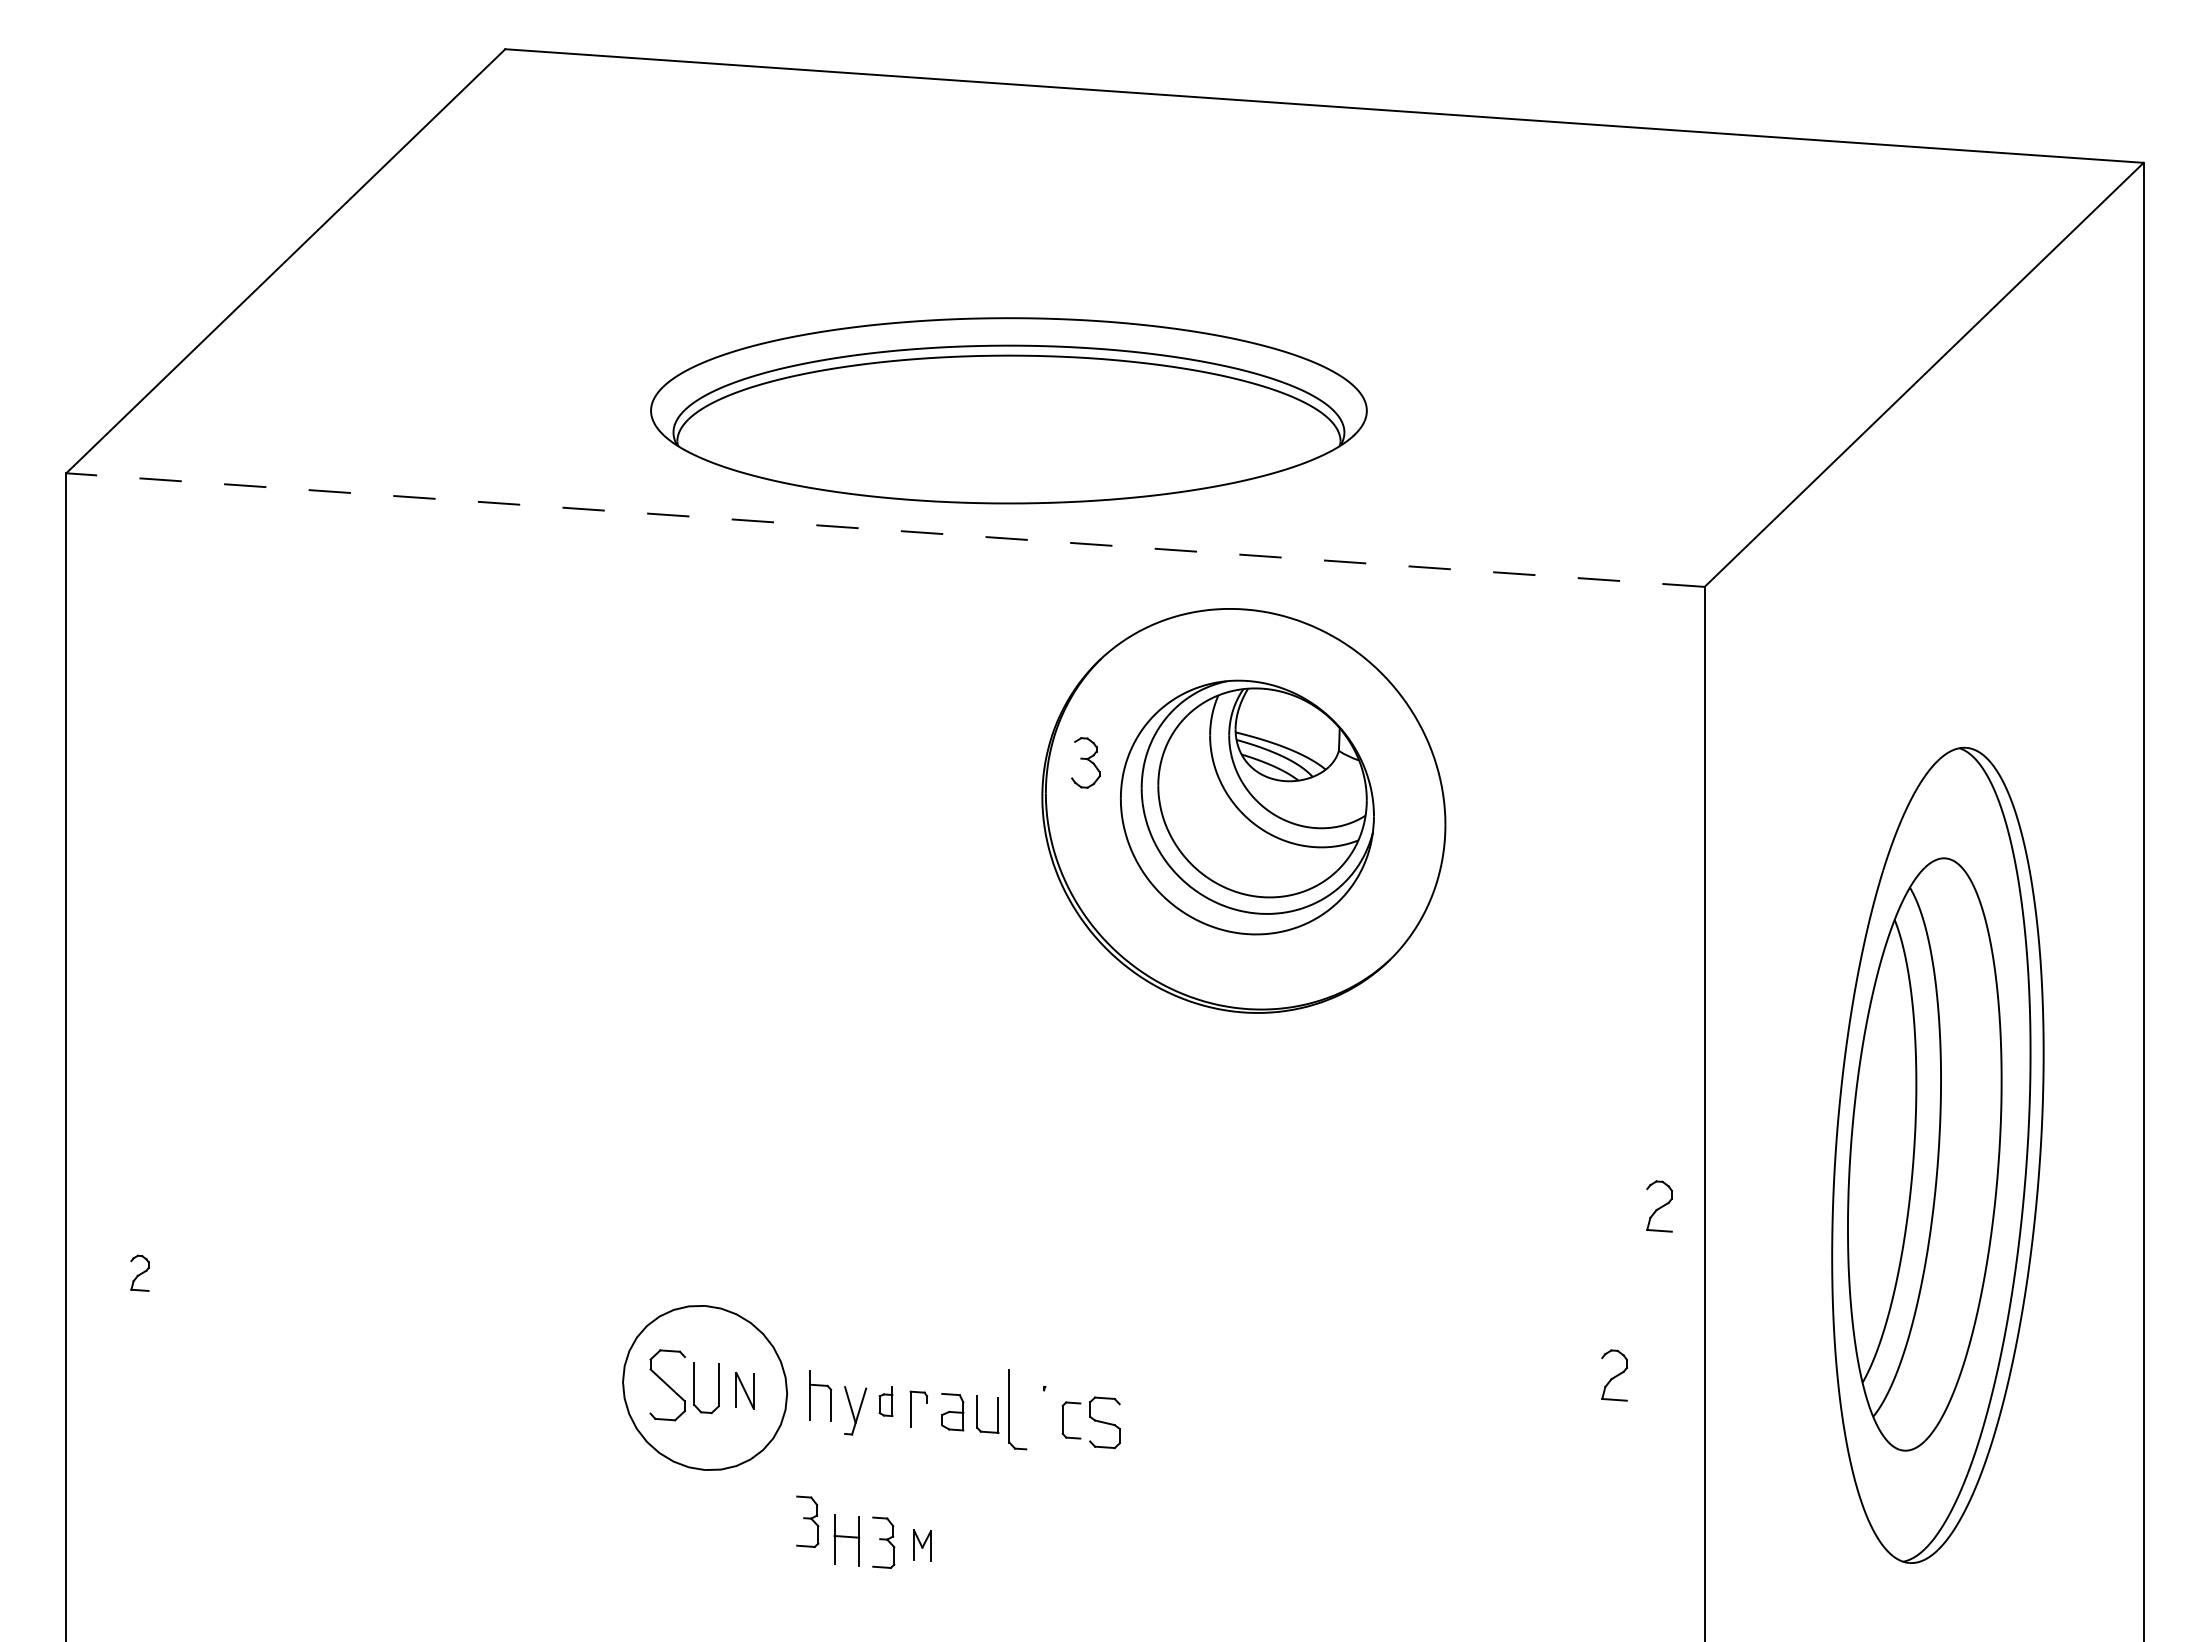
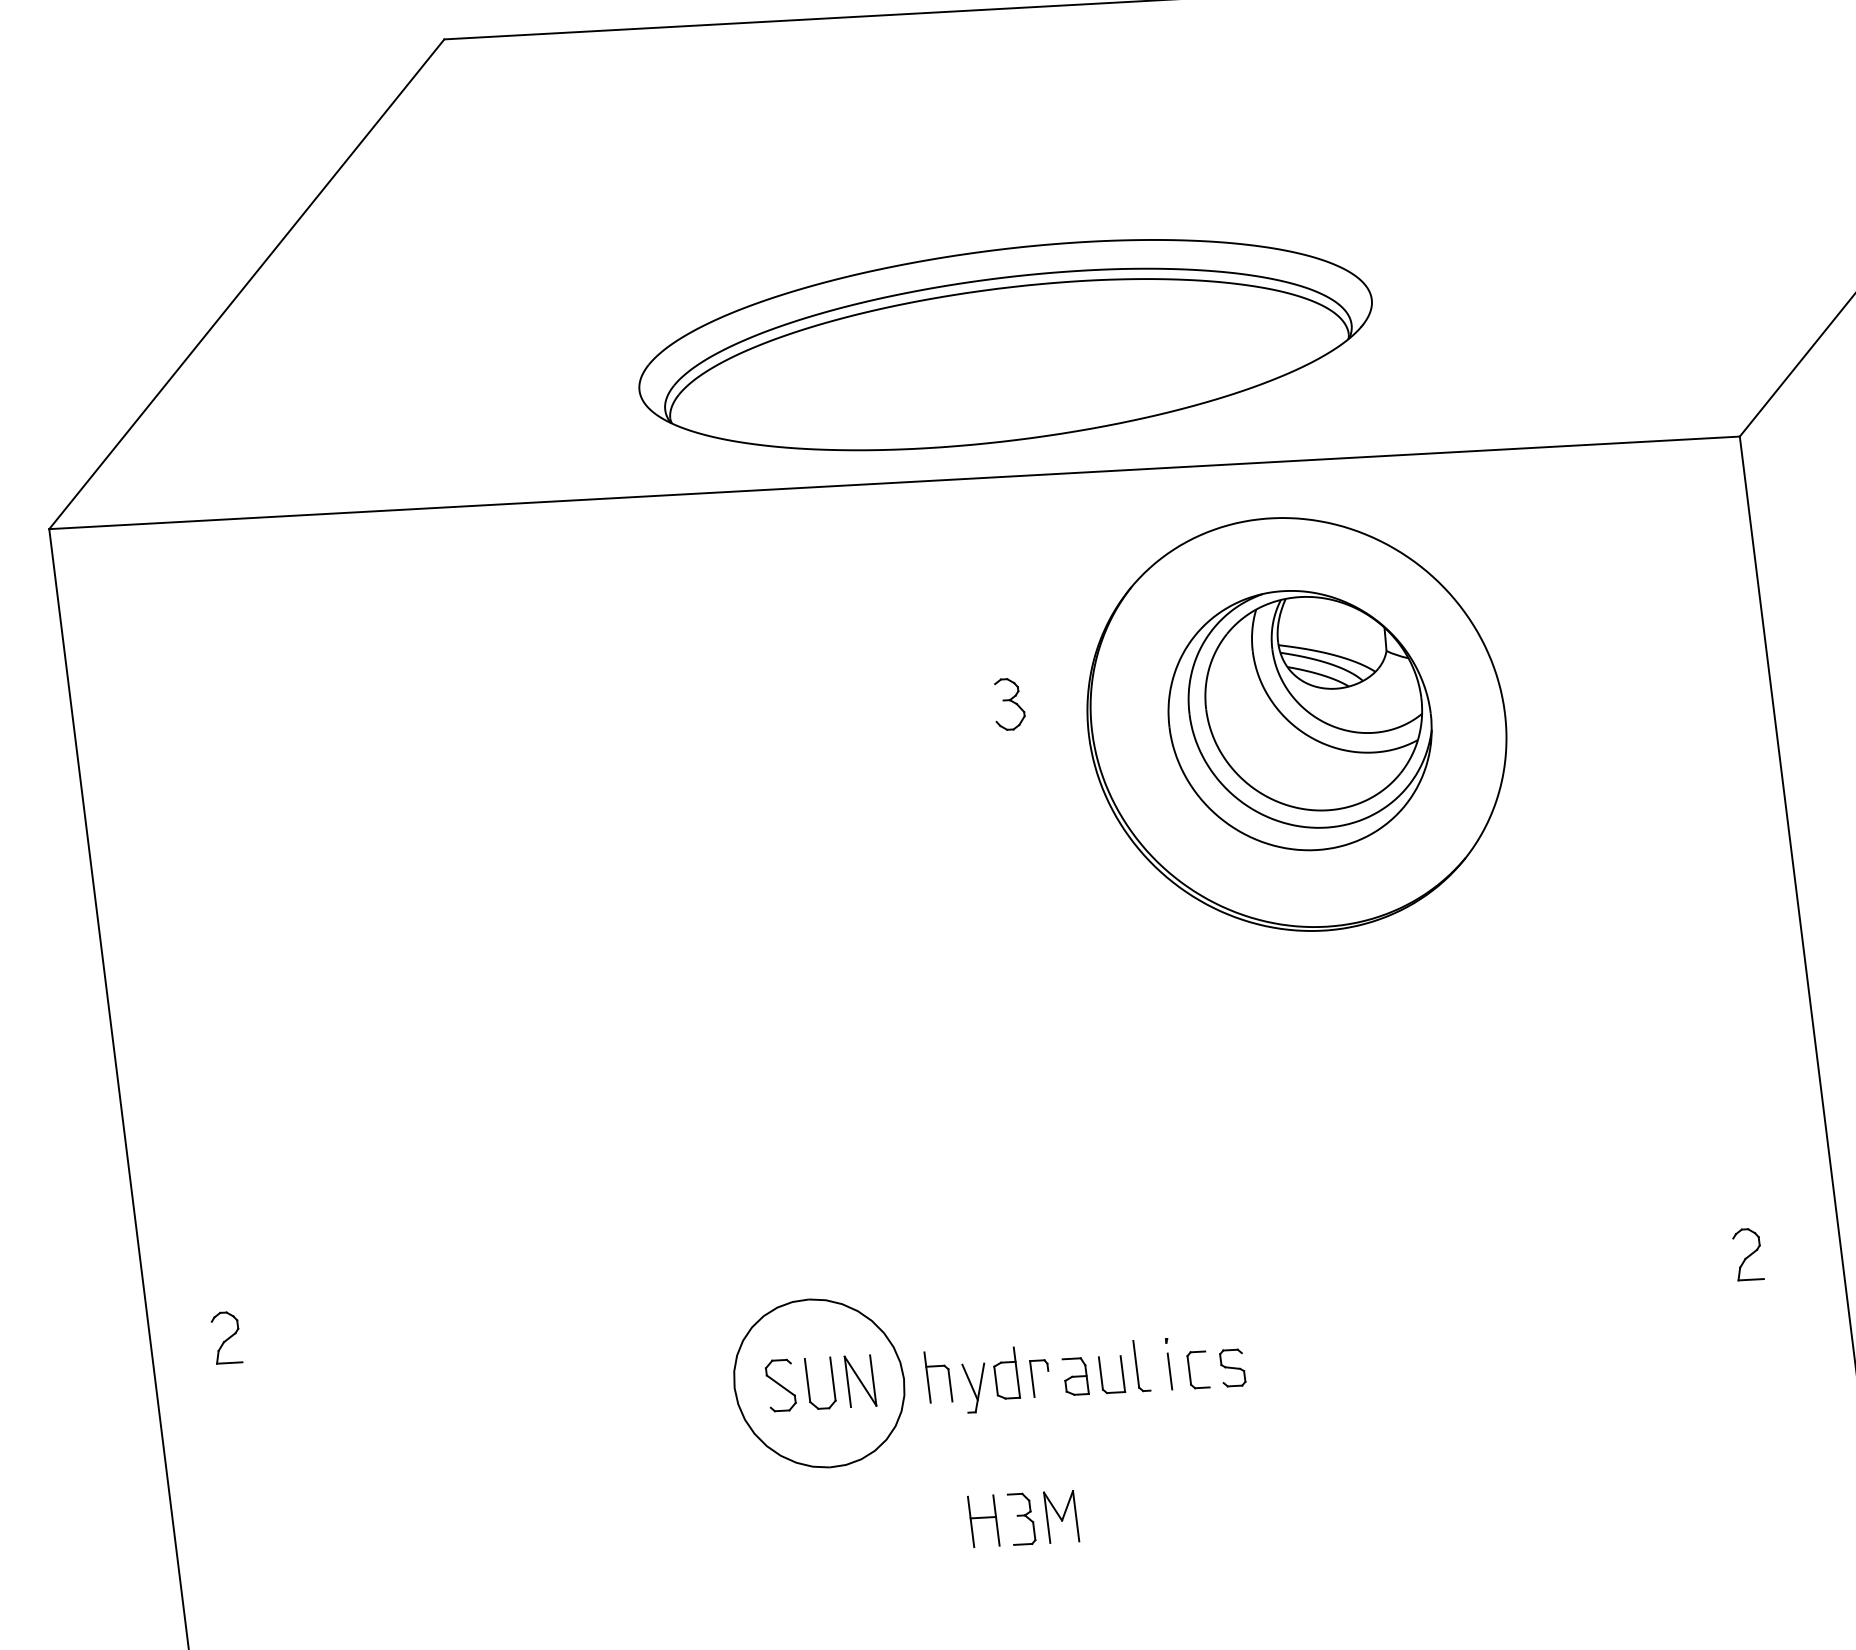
line: (884, 530) -> (893, 483), dashed -> solid
part: (1085, 762) -> (1008, 703), moved
part: (1659, 1206) -> (1772, 1076), removed
part: (139, 1273) -> (226, 1338), size x1.43
part: (667, 1385) -> (780, 1385), size x0.71
part: (744, 1390) -> (859, 1381), size x1.43
part: (885, 1401) -> (1005, 1374), size x1.67
part: (1017, 1409) -> (1141, 1365), size x0.62
line: (1044, 1418) -> (1170, 1371), added
part: (1104, 1422) -> (1232, 1367), size x0.71
part: (807, 1521) -> (941, 1507), removed
part: (922, 1545) -> (1061, 1516), size x1.67

